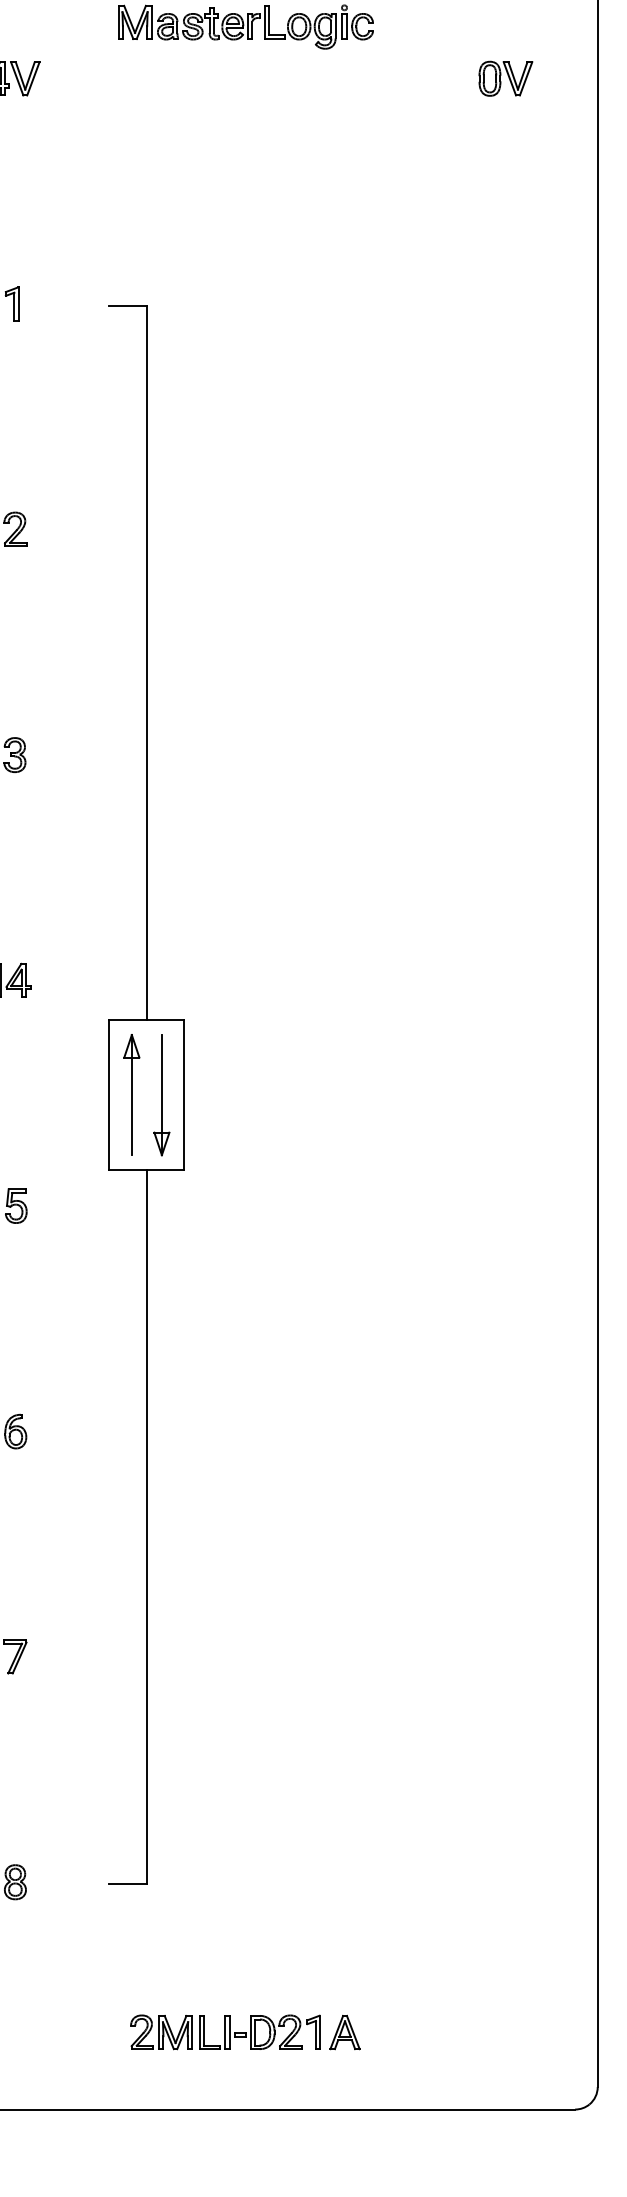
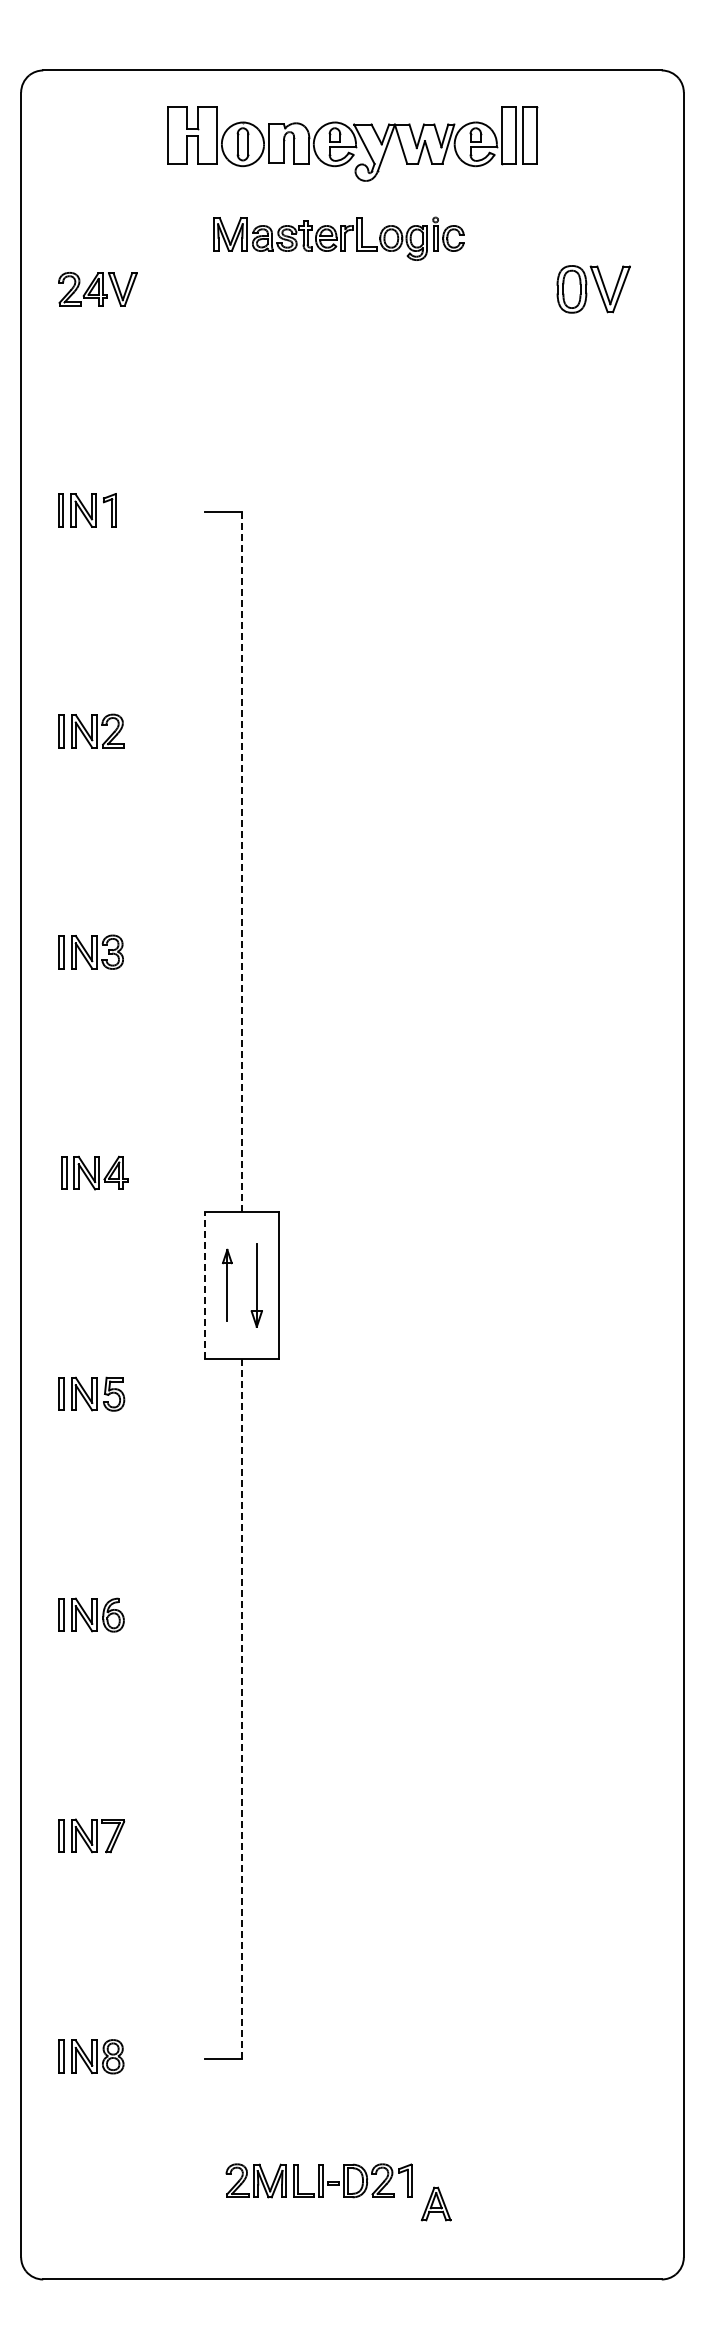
part: (505, 78) -> (593, 289), size x1.4
line: (147, 663) -> (242, 862), solid -> dashed
part: (132, 1094) -> (227, 1284), size x0.6
line: (109, 1095) -> (205, 1285), solid -> dashed
part: (161, 1095) -> (256, 1285), size x0.7
line: (147, 1526) -> (242, 1708), solid -> dashed
part: (224, 2031) -> (318, 2180), moved

